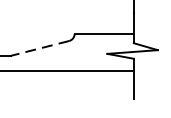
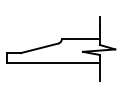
line: (39, 48) -> (39, 48), dashed -> solid

